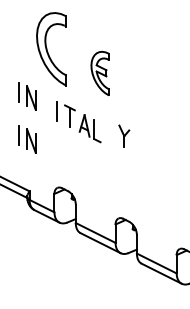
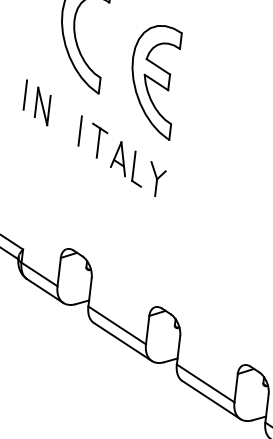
part: (99, 73) -> (151, 80), size x1.67
part: (124, 135) -> (157, 178), moved
part: (27, 139) -> (29, 169), removed

